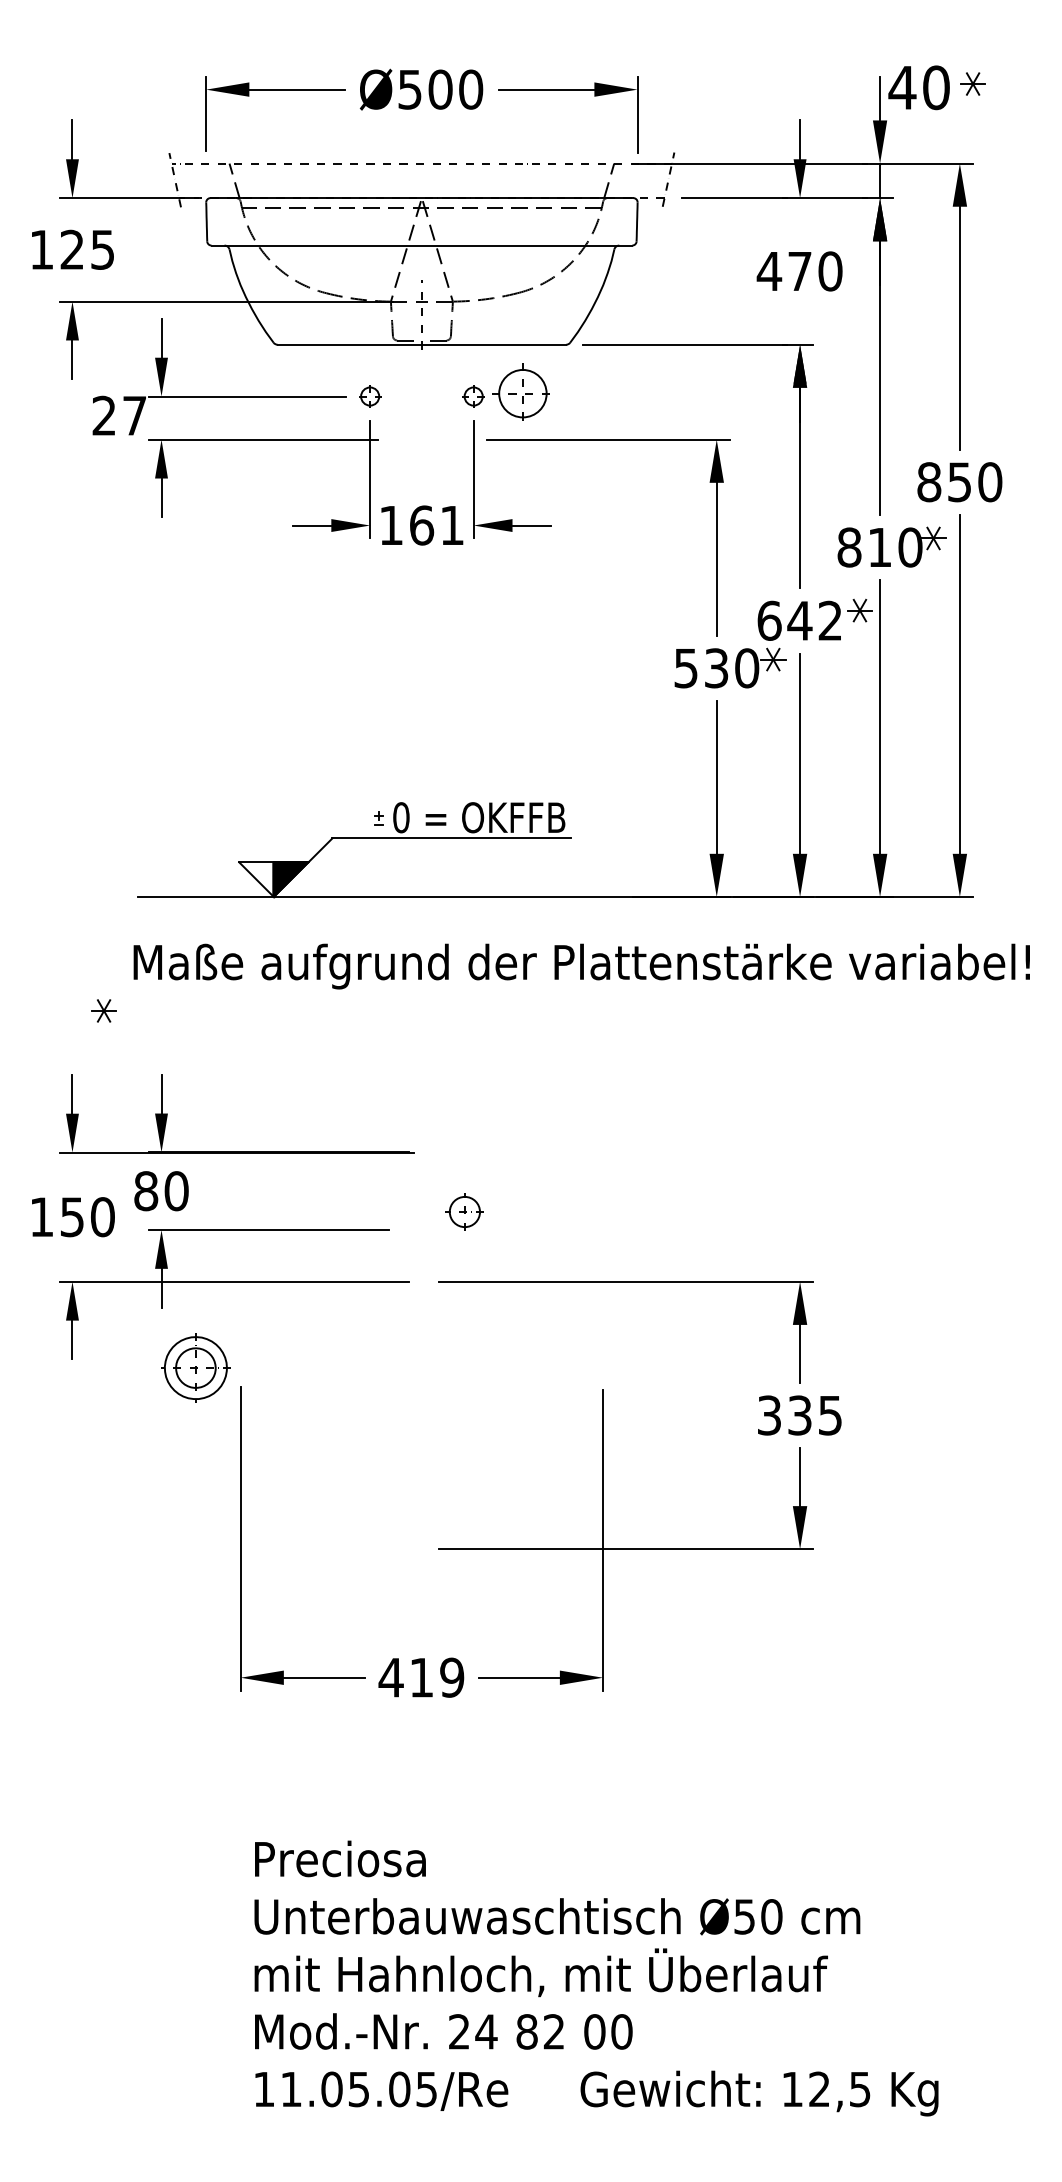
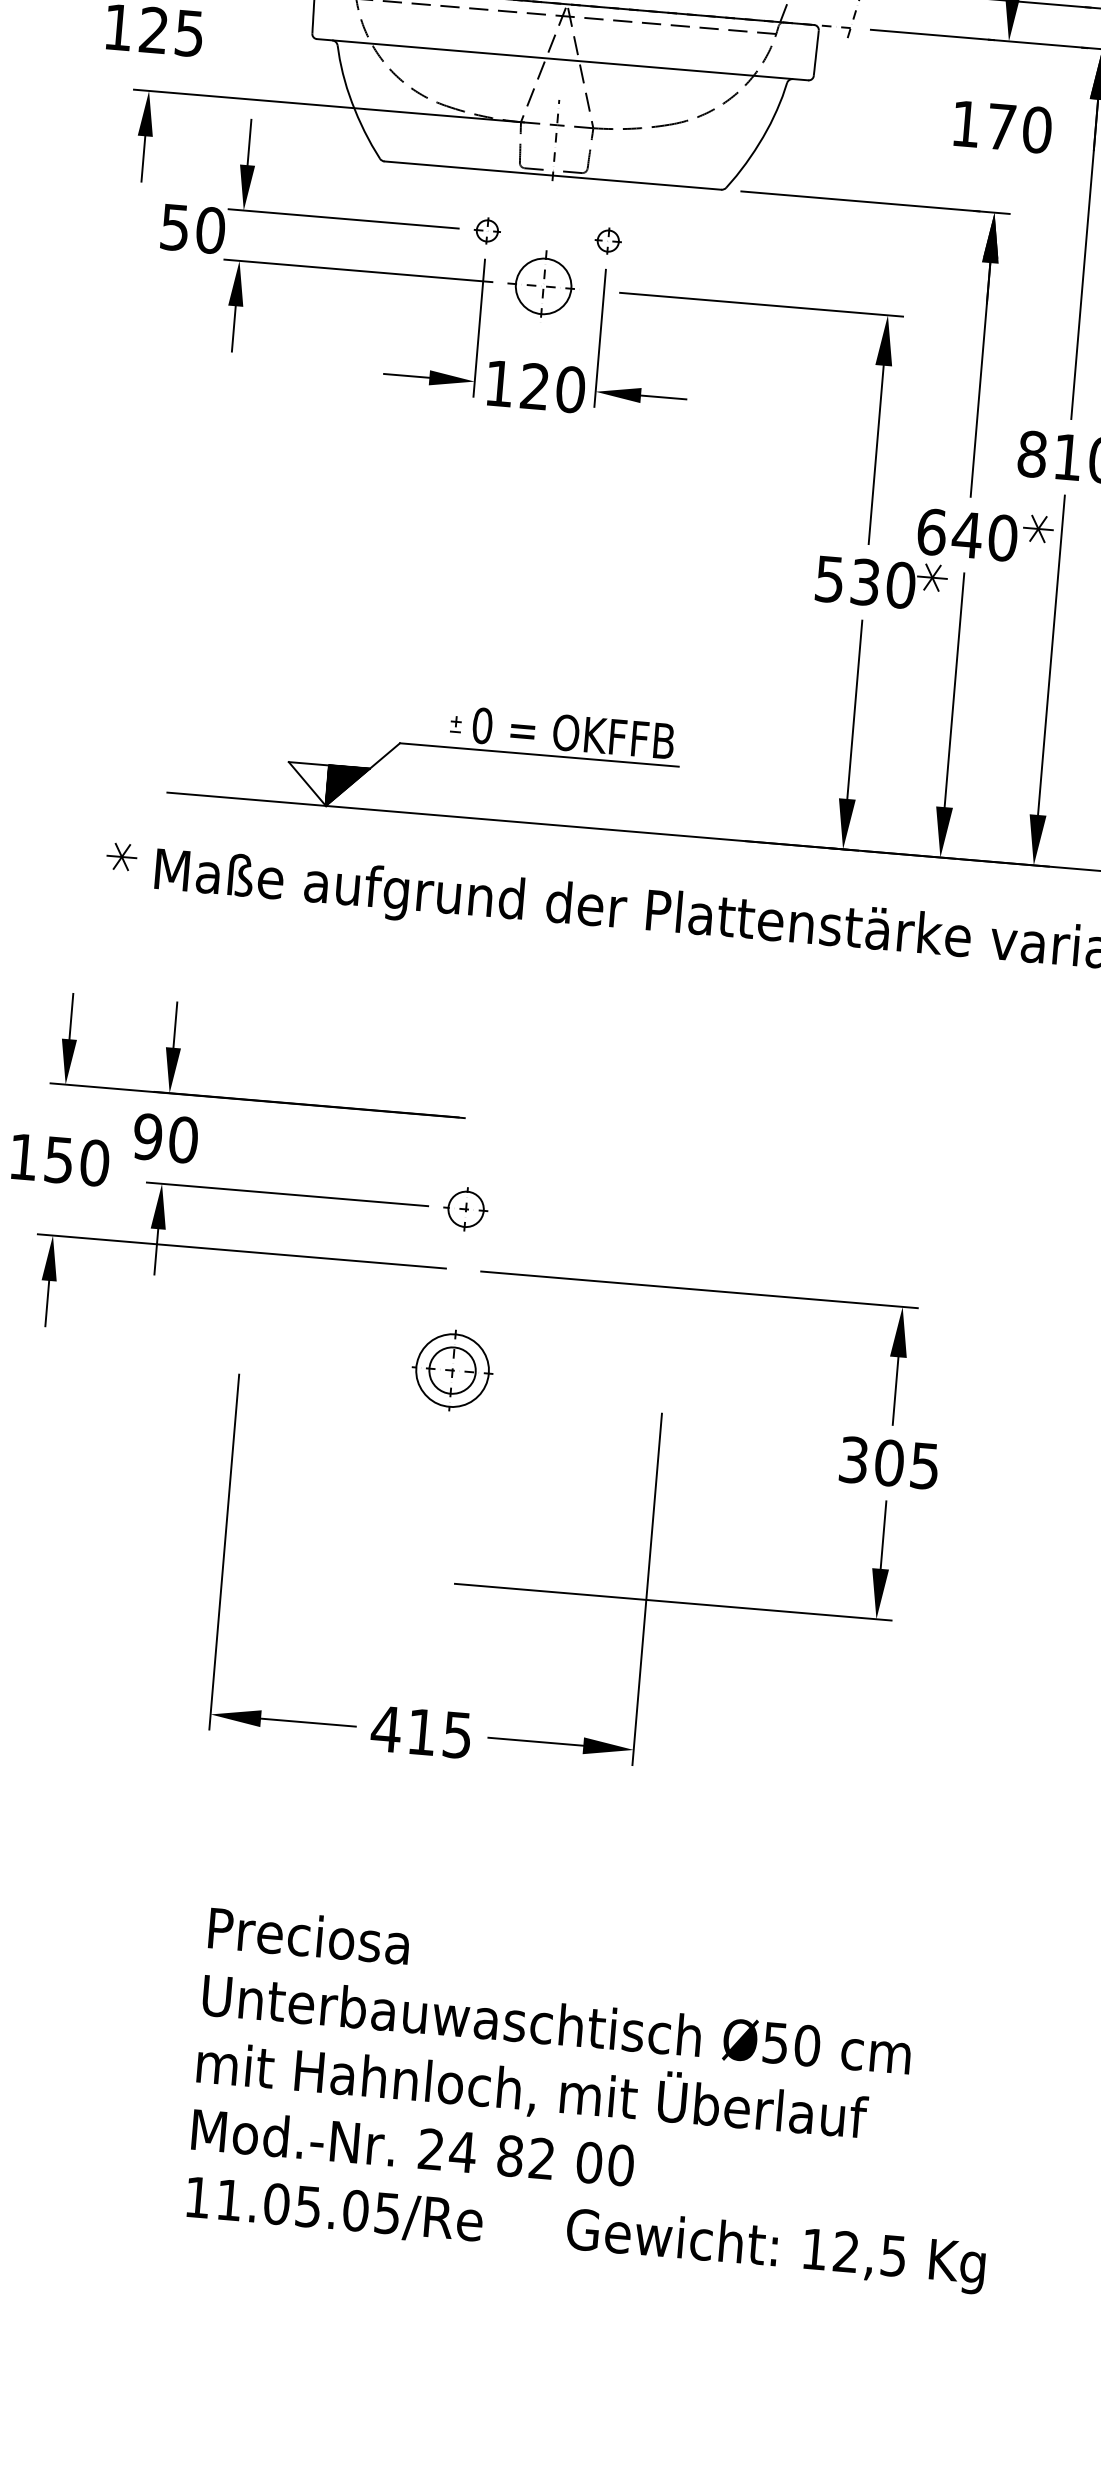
text: (769, 271) -> (966, 124), 470 -> 170
part: (520, 391) -> (541, 283), moved
text: (119, 415) -> (192, 228), 27 -> 50
text: (437, 525) -> (553, 388), 161 -> 120
text: (830, 620) -> (1003, 537), 642 -> 640
part: (103, 1010) -> (121, 856), moved
text: (146, 1191) -> (148, 1137), 80 -> 90
part: (464, 1211) -> (465, 1208), moved
part: (195, 1367) -> (452, 1369), moved
text: (800, 1415) -> (890, 1463), 335 -> 305
text: (452, 1677) -> (457, 1734), 419 -> 415

